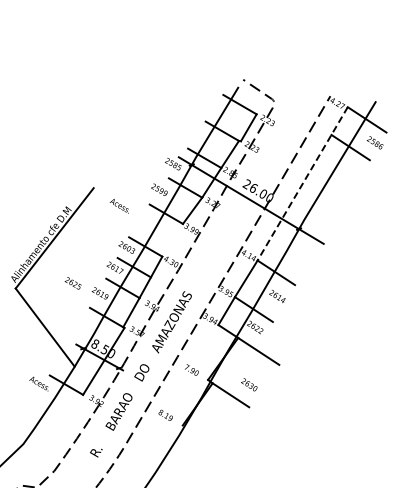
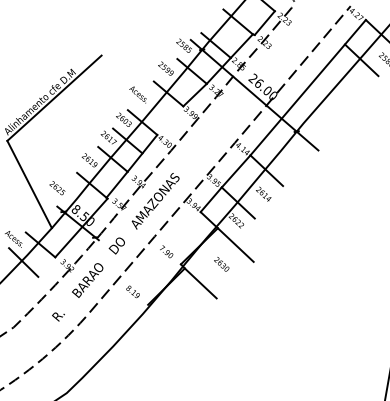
line: (302, 183) -> (308, 87), dashed -> solid
text: (118, 206) -> (137, 94), moved
text: (72, 283) -> (56, 188), moved
text: (249, 384) -> (222, 264), moved
line: (52, 405) -> (23, 262), added

